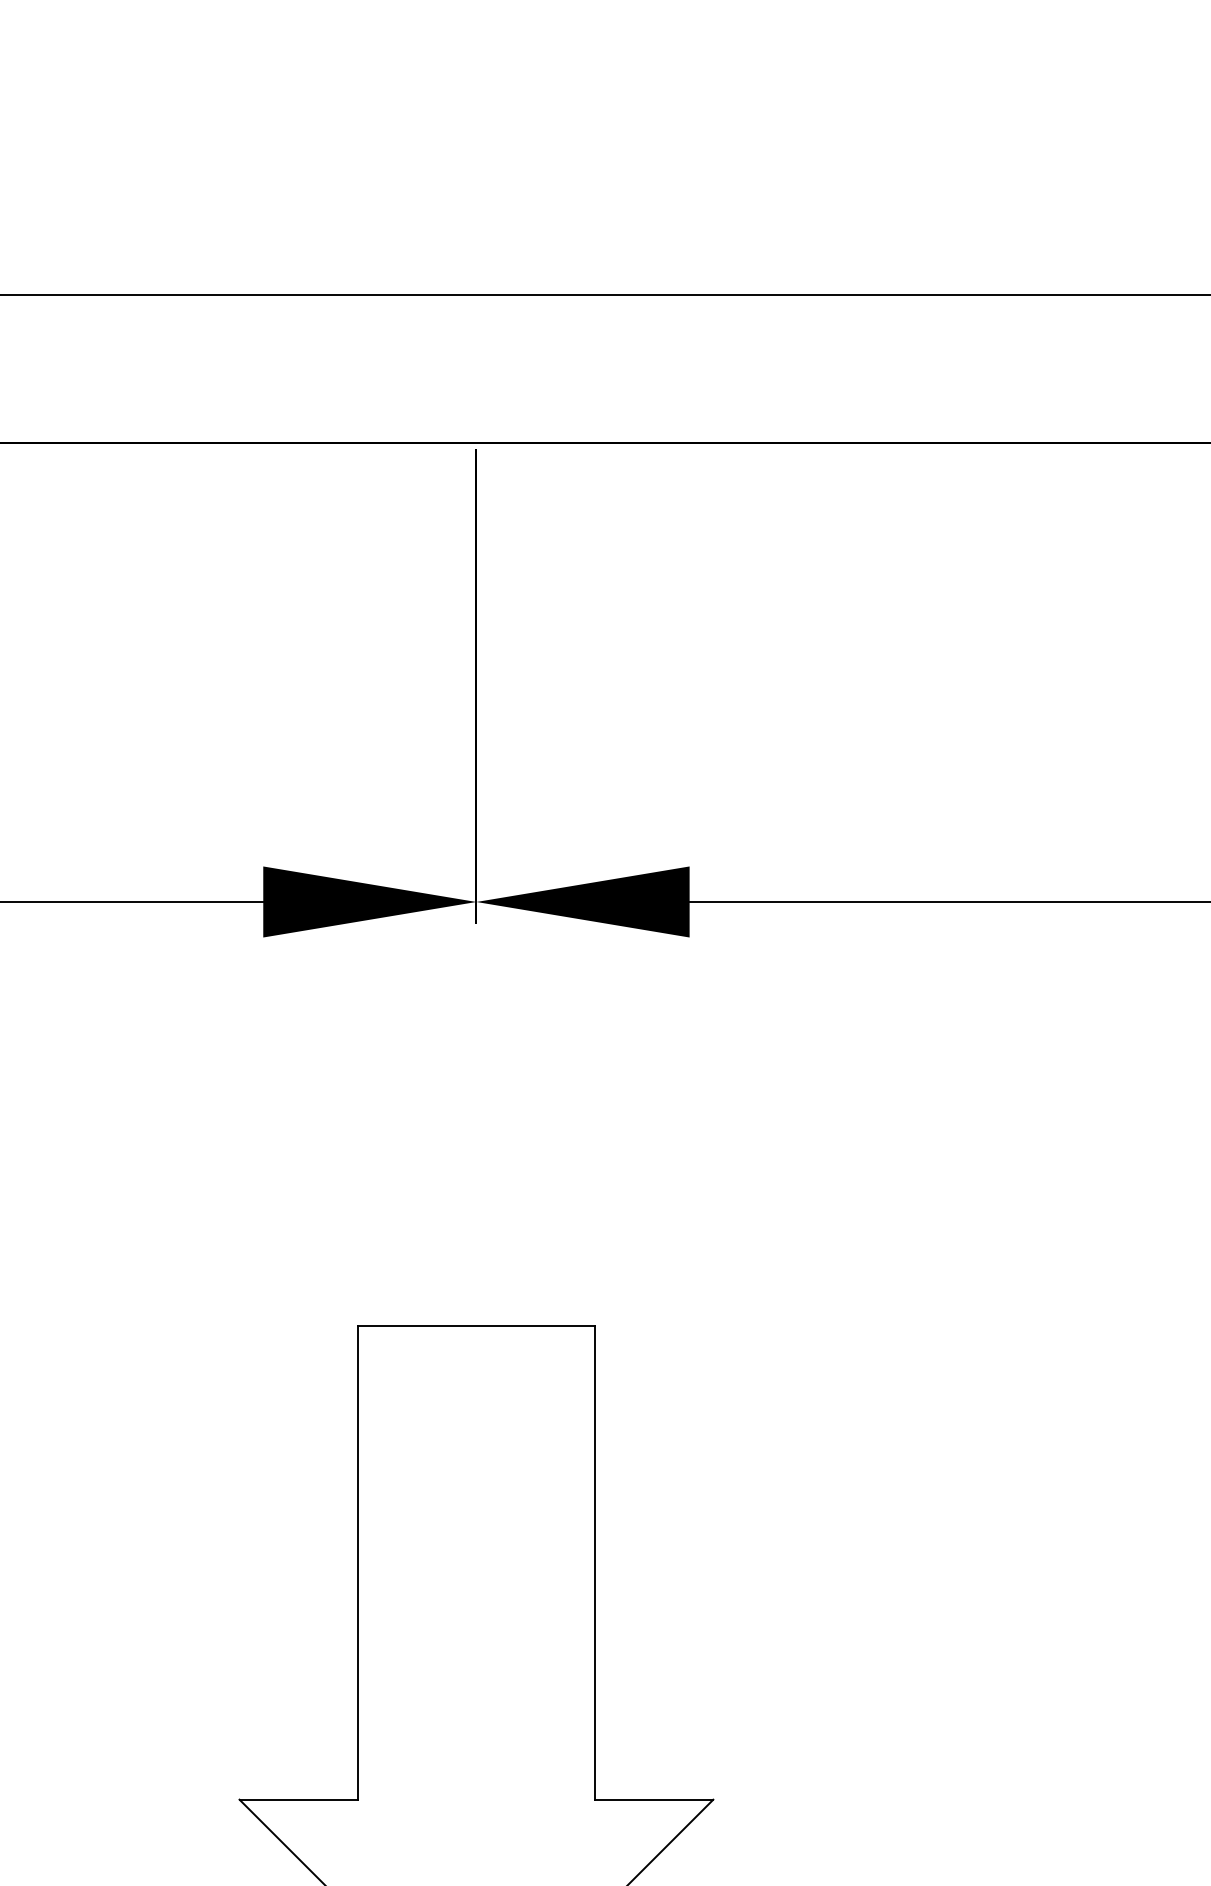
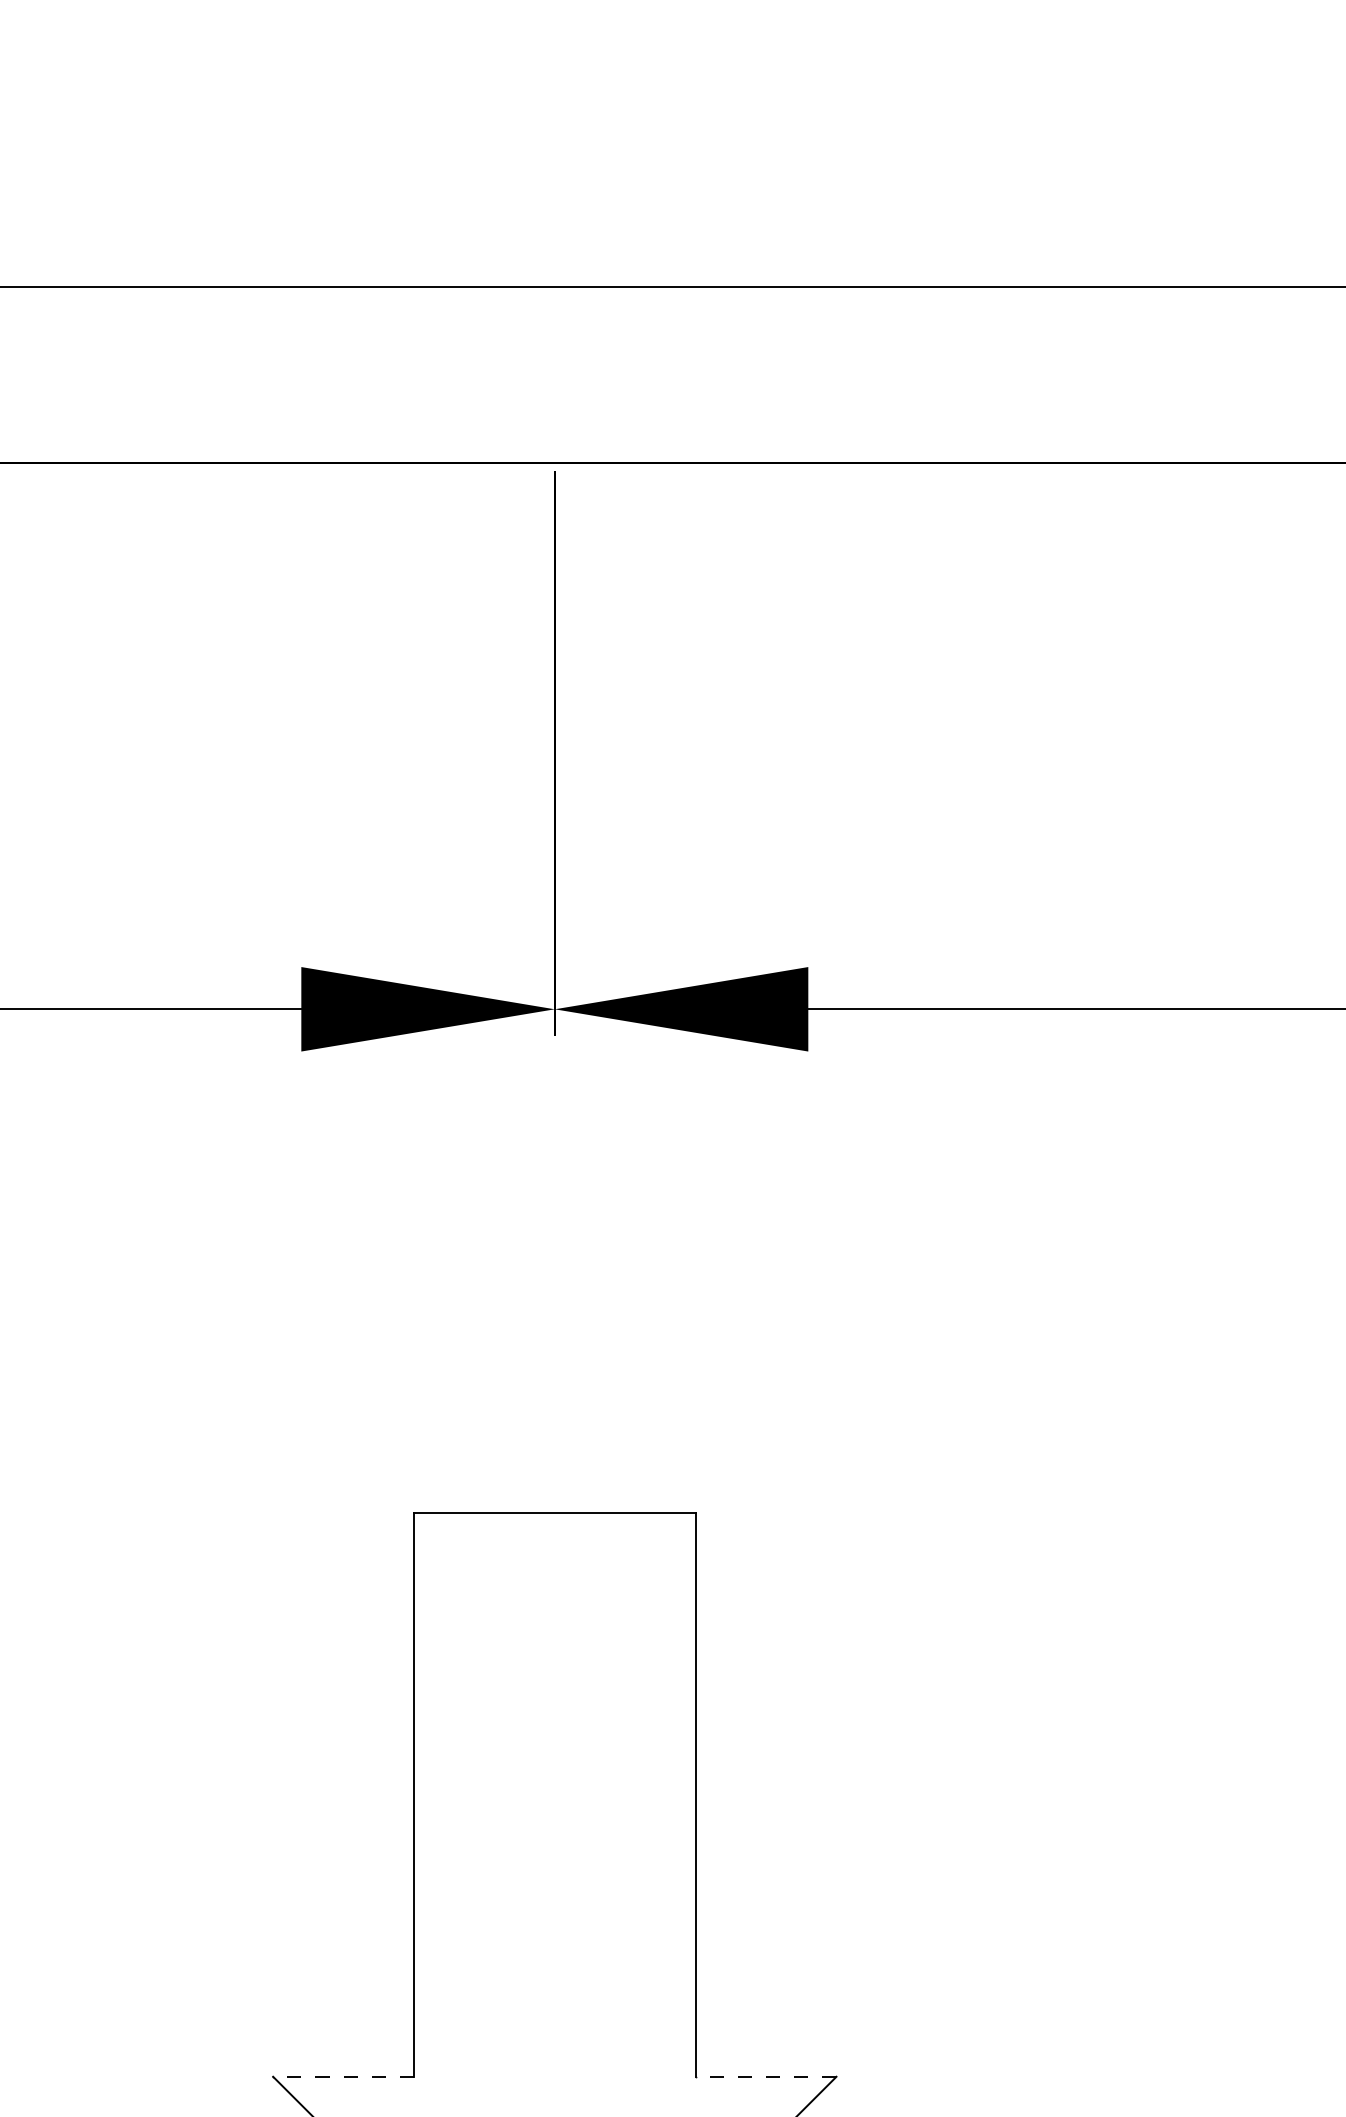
line: (298, 1799) -> (343, 2076), solid -> dashed
line: (653, 1799) -> (765, 2076), solid -> dashed

